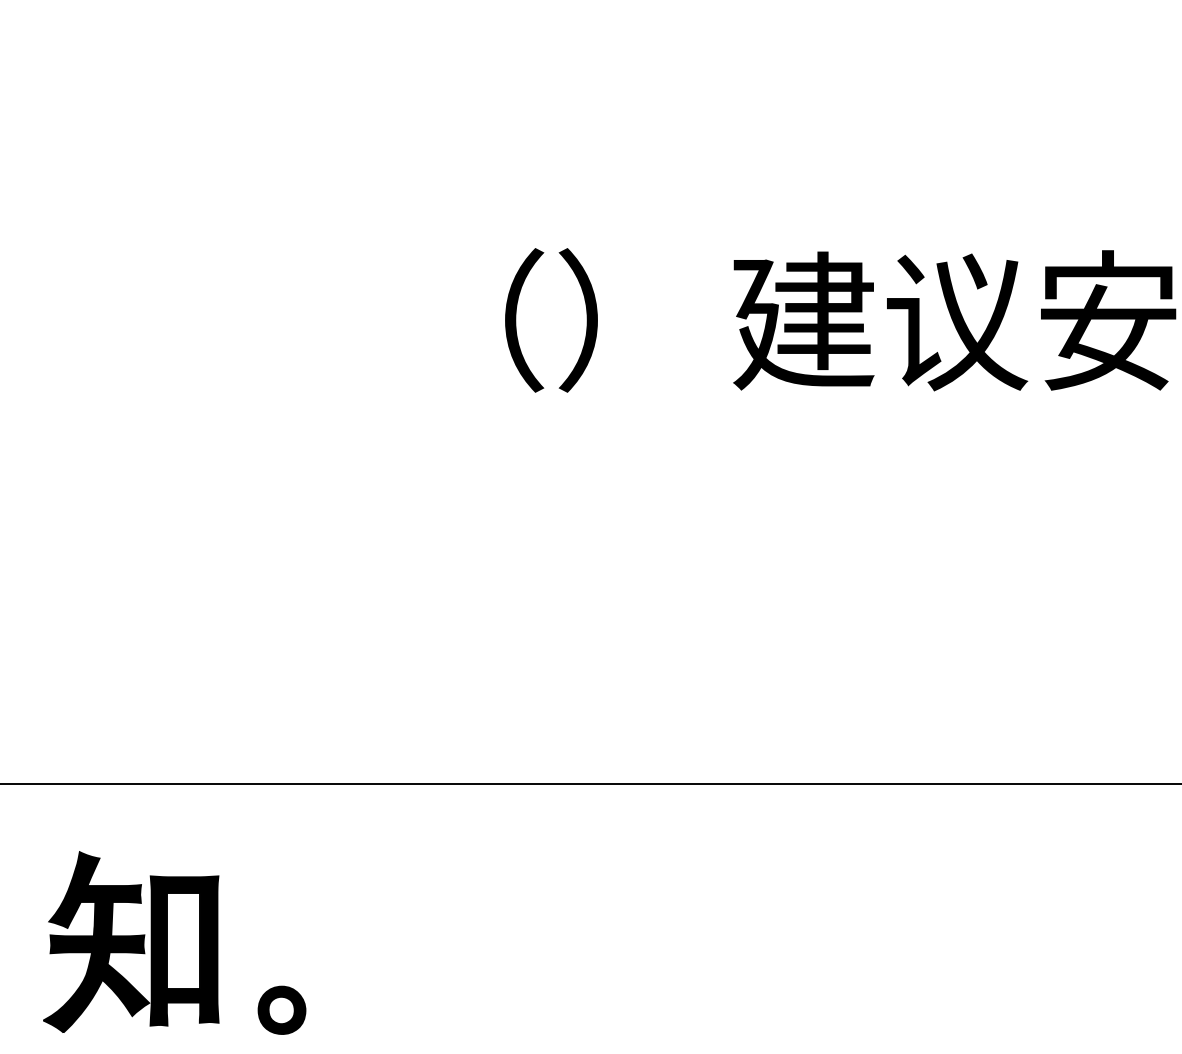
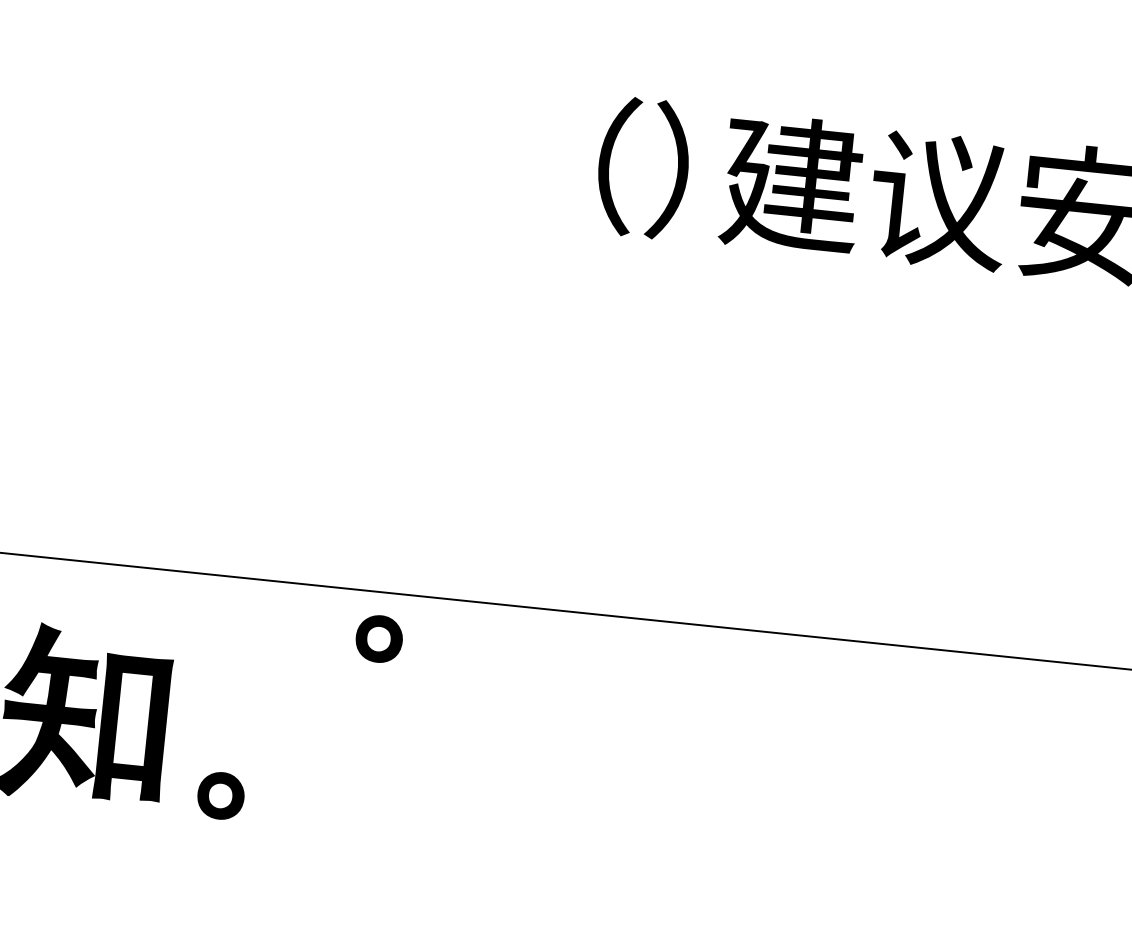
text: (551, 320) -> (643, 168), moved
part: (427, 831) -> (378, 638), added

